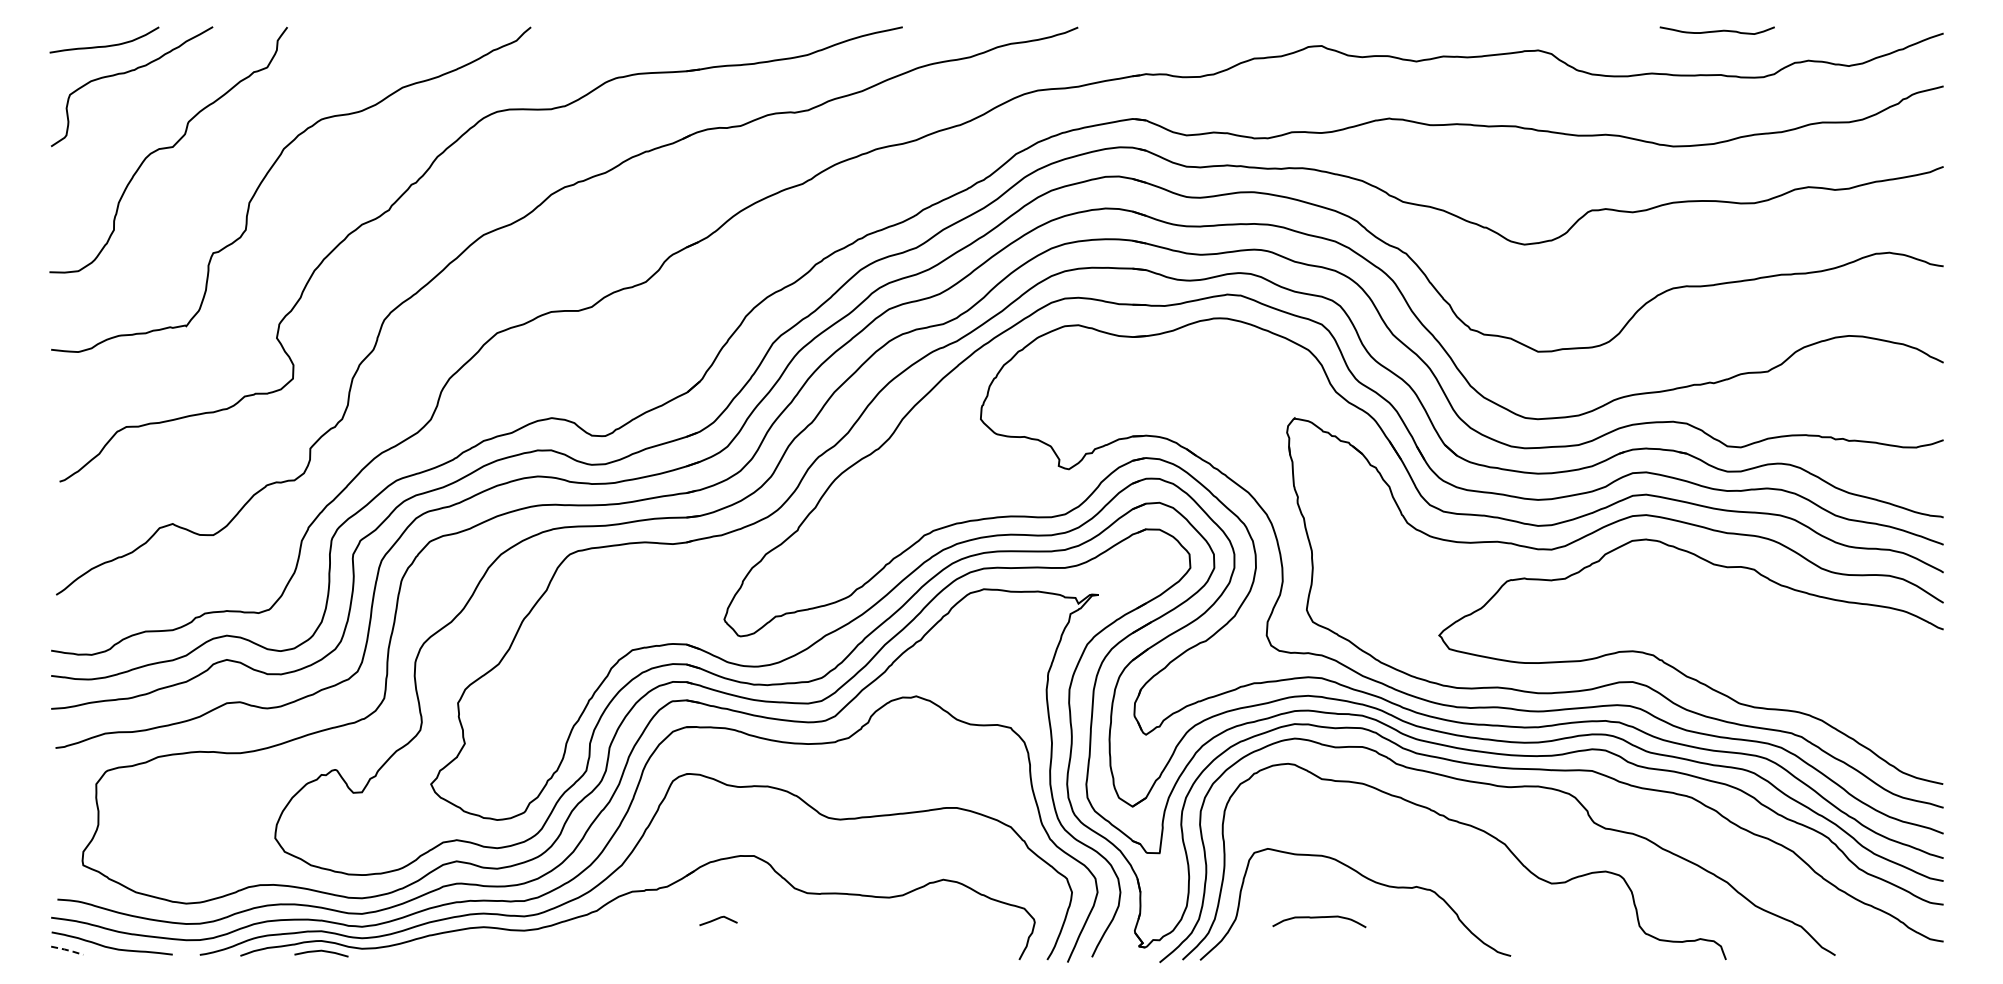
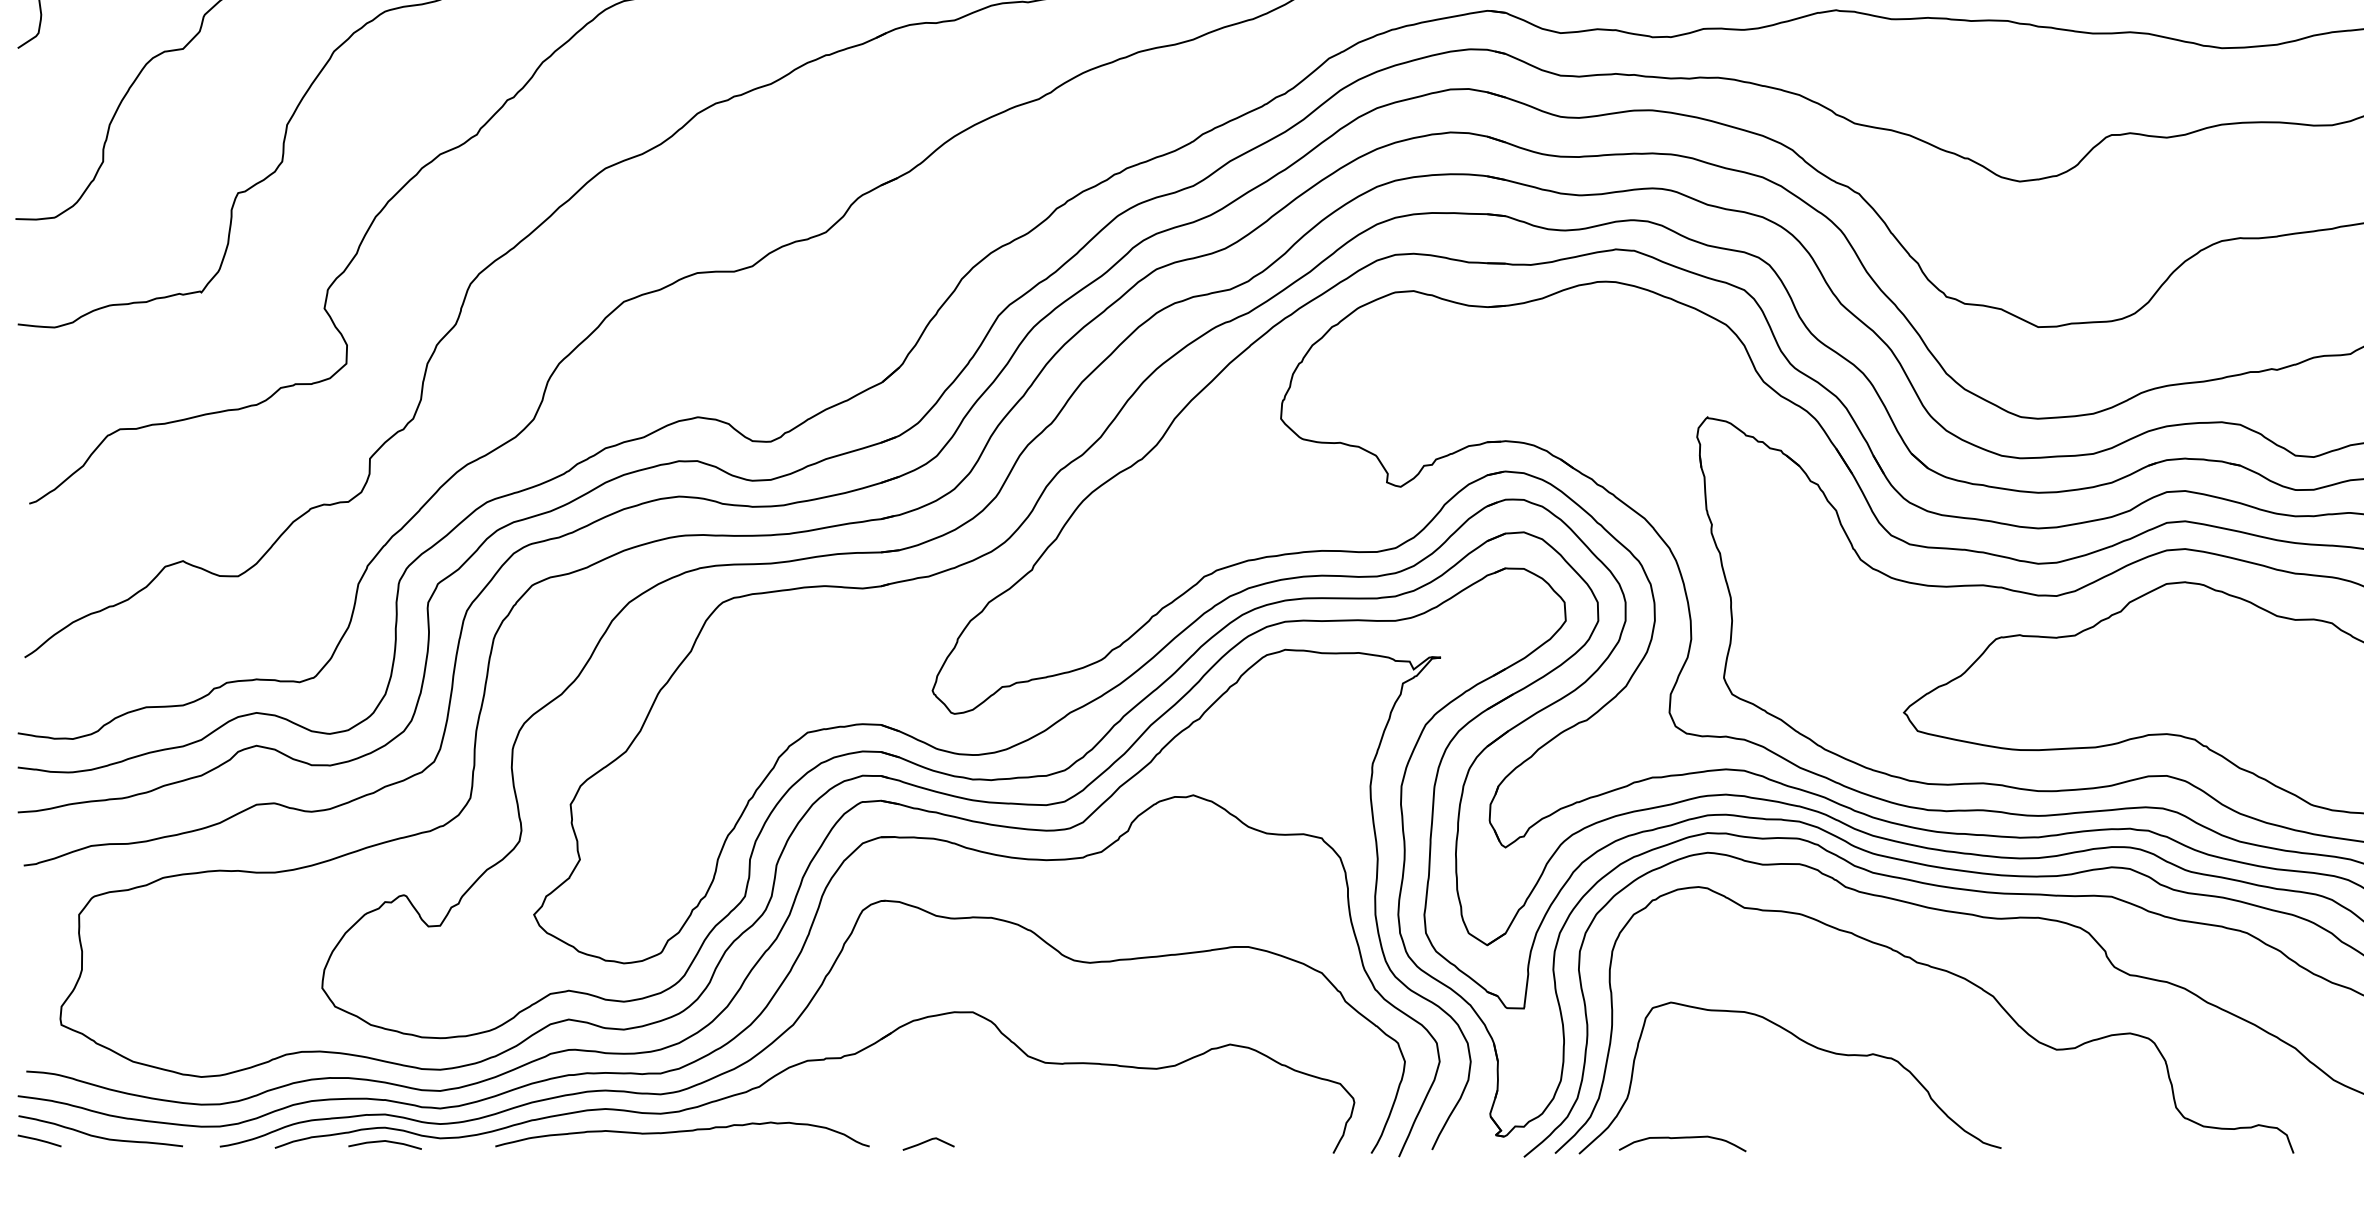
curve: (1319, 918) -> (1682, 1139), moved
line: (718, 919) -> (928, 1142), moved
curve: (540, 944) -> (682, 1132), added
line: (67, 950) -> (39, 1140), dashed -> solid

